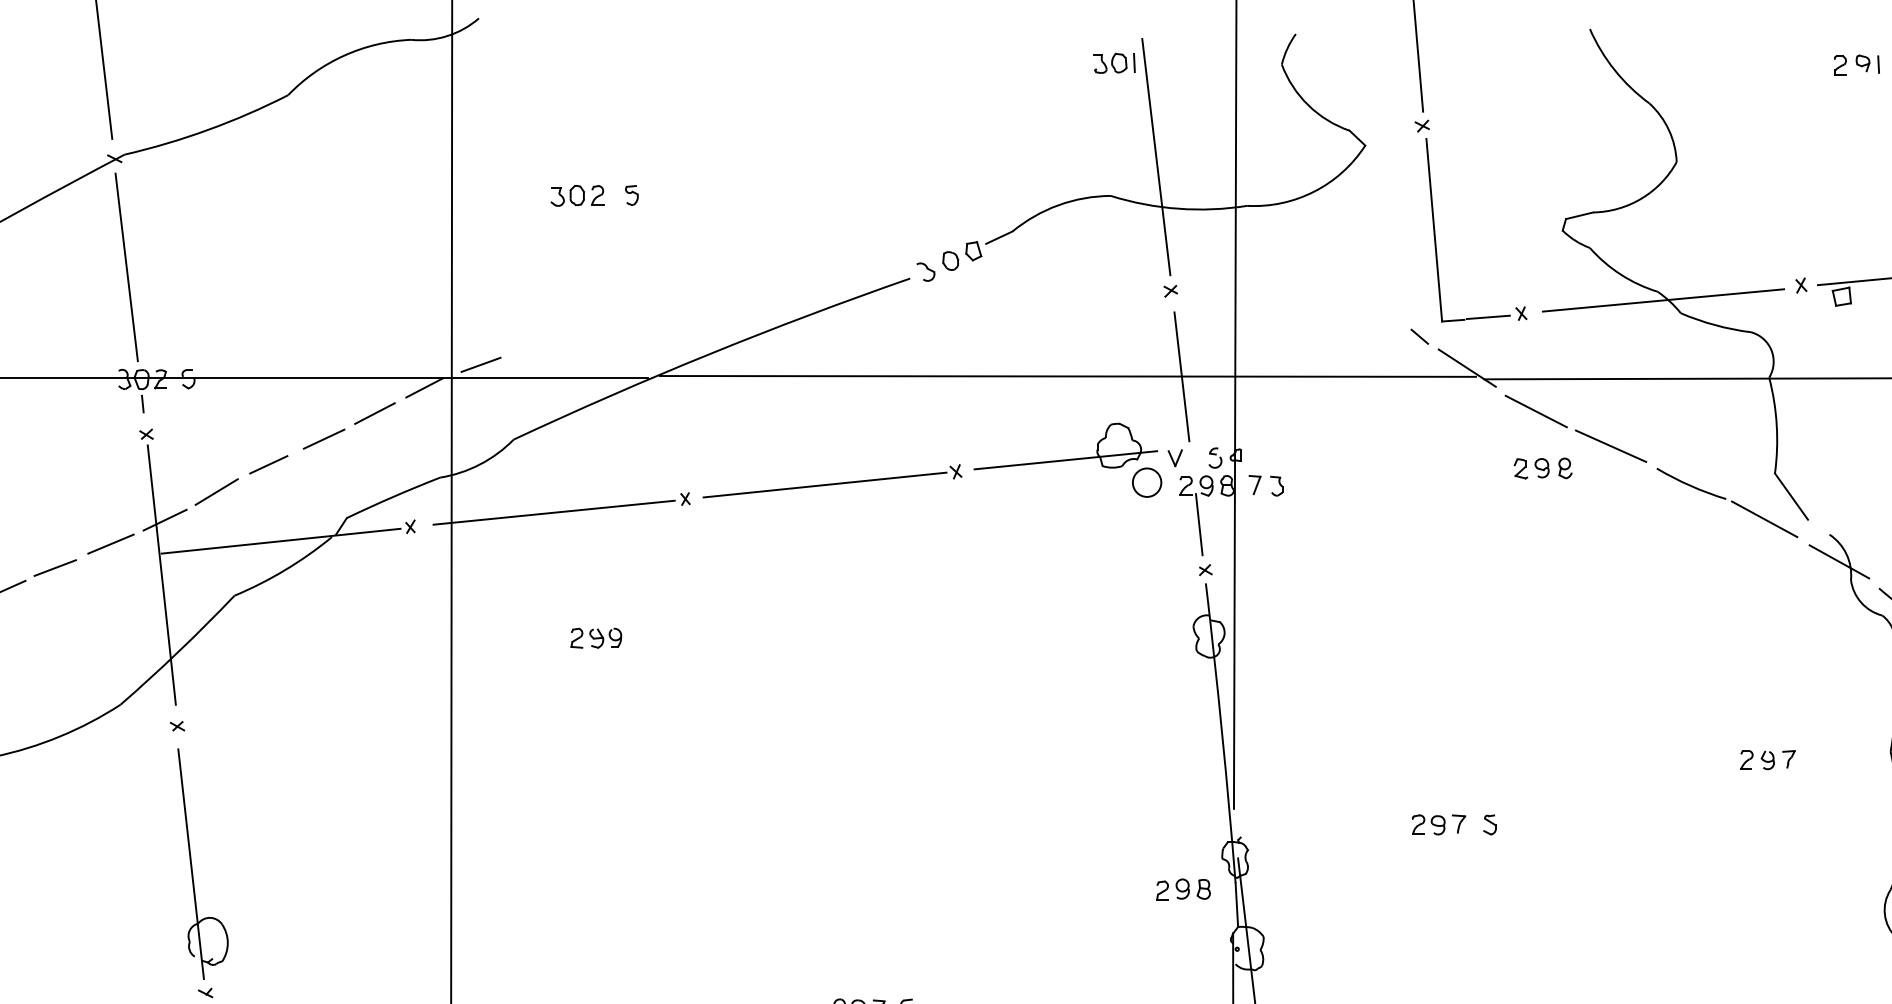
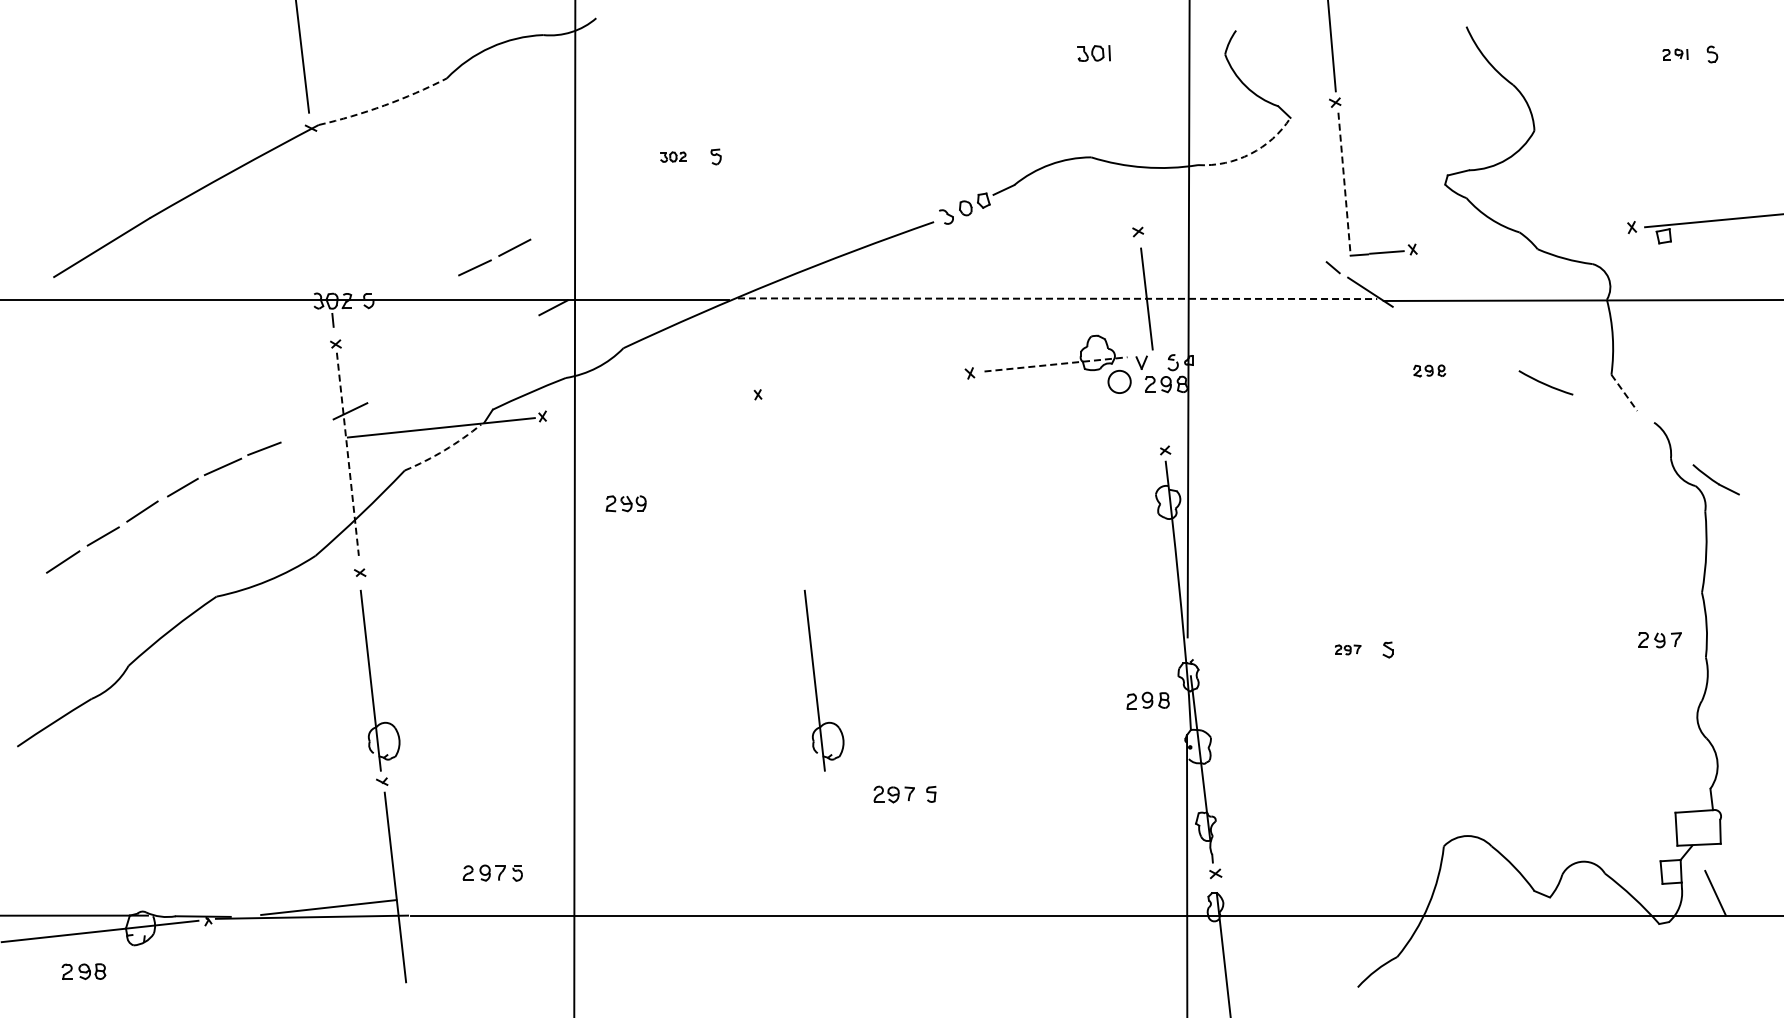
part: (1856, 64) -> (1675, 54), size x0.7
arc: (208, 129) -> (384, 105), solid -> dashed
line: (1155, 156) -> (1126, 126), removed
arc: (1314, 191) -> (1250, 153), solid -> dashed
part: (577, 194) -> (673, 156), size x0.6
line: (1434, 230) -> (1344, 184), solid -> dashed
line: (126, 266) -> (320, 212), removed
line: (1662, 299) -> (1523, 238), removed
line: (480, 364) -> (597, 289), removed
line: (1067, 376) -> (1057, 298), solid -> dashed
line: (1536, 410) -> (1424, 325), removed
part: (349, 425) -> (494, 257), moved
line: (1610, 446) -> (1482, 353), removed
line: (1066, 460) -> (1056, 364), solid -> dashed
line: (268, 464) -> (431, 367), removed
part: (1542, 468) -> (1429, 370), size x0.7
line: (825, 484) -> (867, 383), removed
part: (1265, 485) -> (1212, 384), removed
line: (216, 492) -> (390, 389), removed
line: (1791, 497) -> (1624, 393), solid -> dashed
line: (553, 512) -> (654, 405), removed
line: (1763, 519) -> (1602, 410), removed
line: (1199, 524) -> (1160, 414), removed
line: (110, 543) -> (307, 429), removed
line: (1838, 561) -> (1661, 443), removed
arc: (285, 570) -> (444, 450), solid -> dashed
line: (161, 575) -> (347, 454), solid -> dashed
part: (595, 637) -> (625, 503), moved
part: (1767, 760) -> (1659, 640), moved
part: (1438, 824) -> (1347, 649), size x0.6
part: (760, 867) -> (816, 683), added

